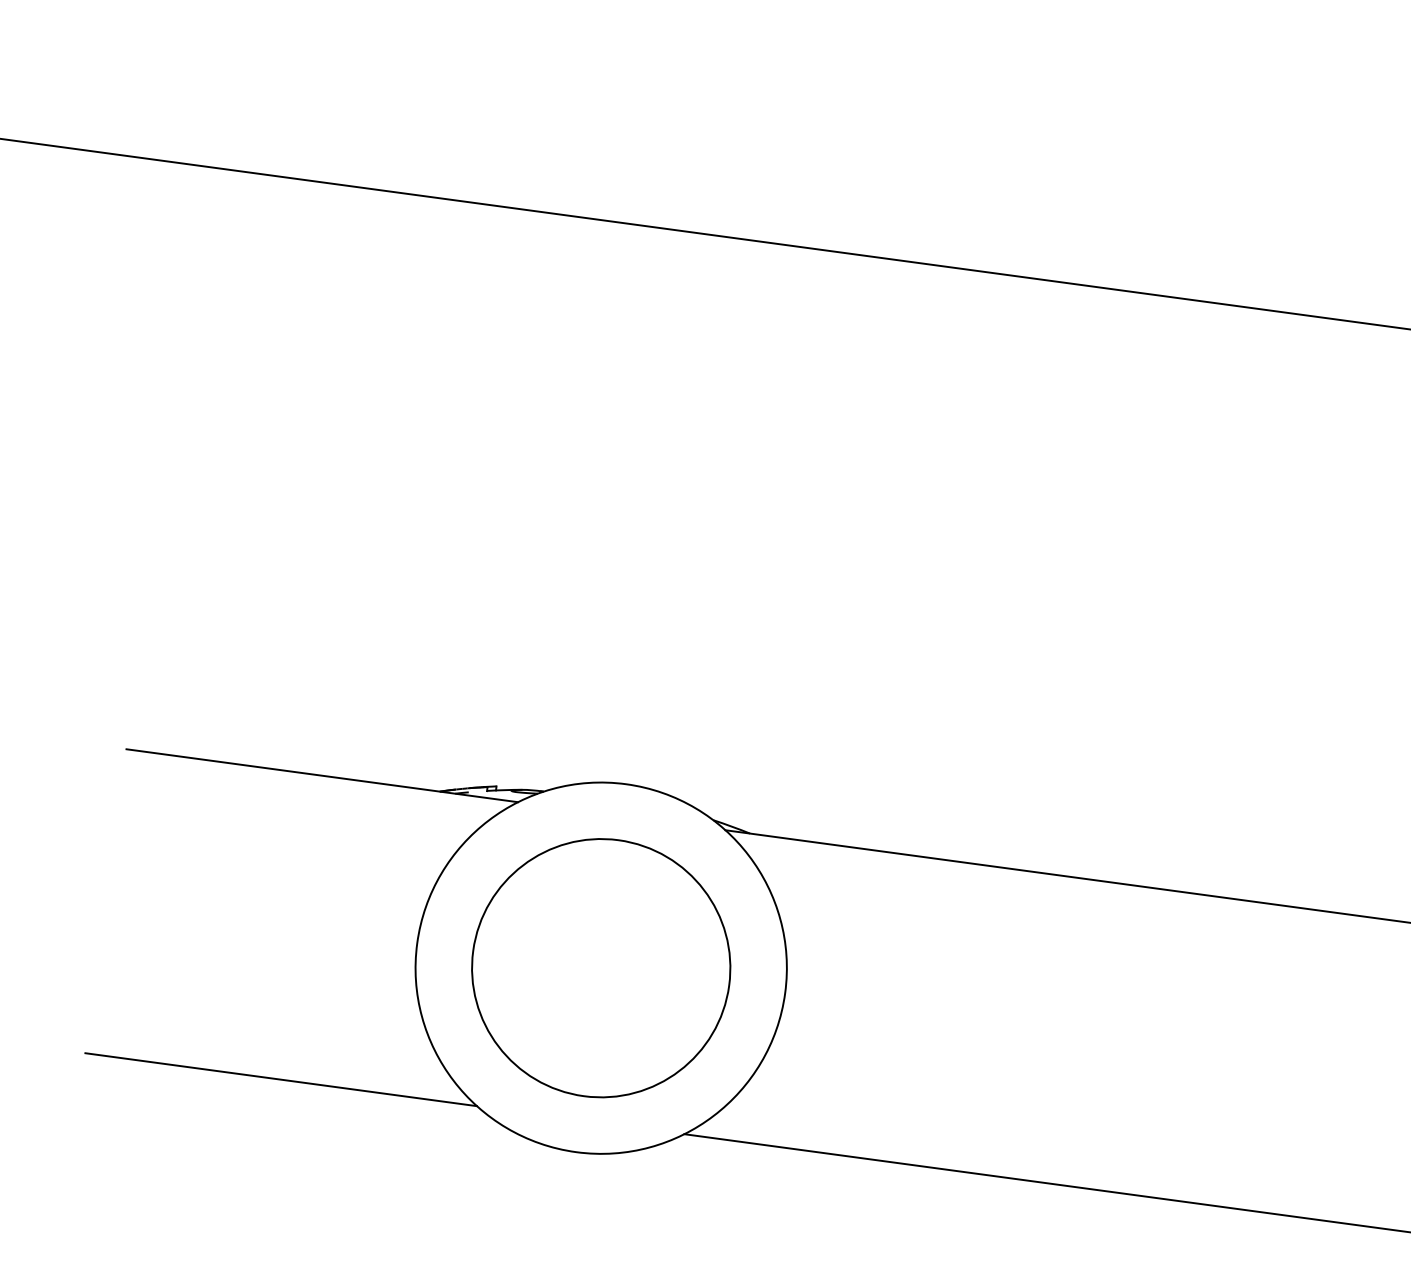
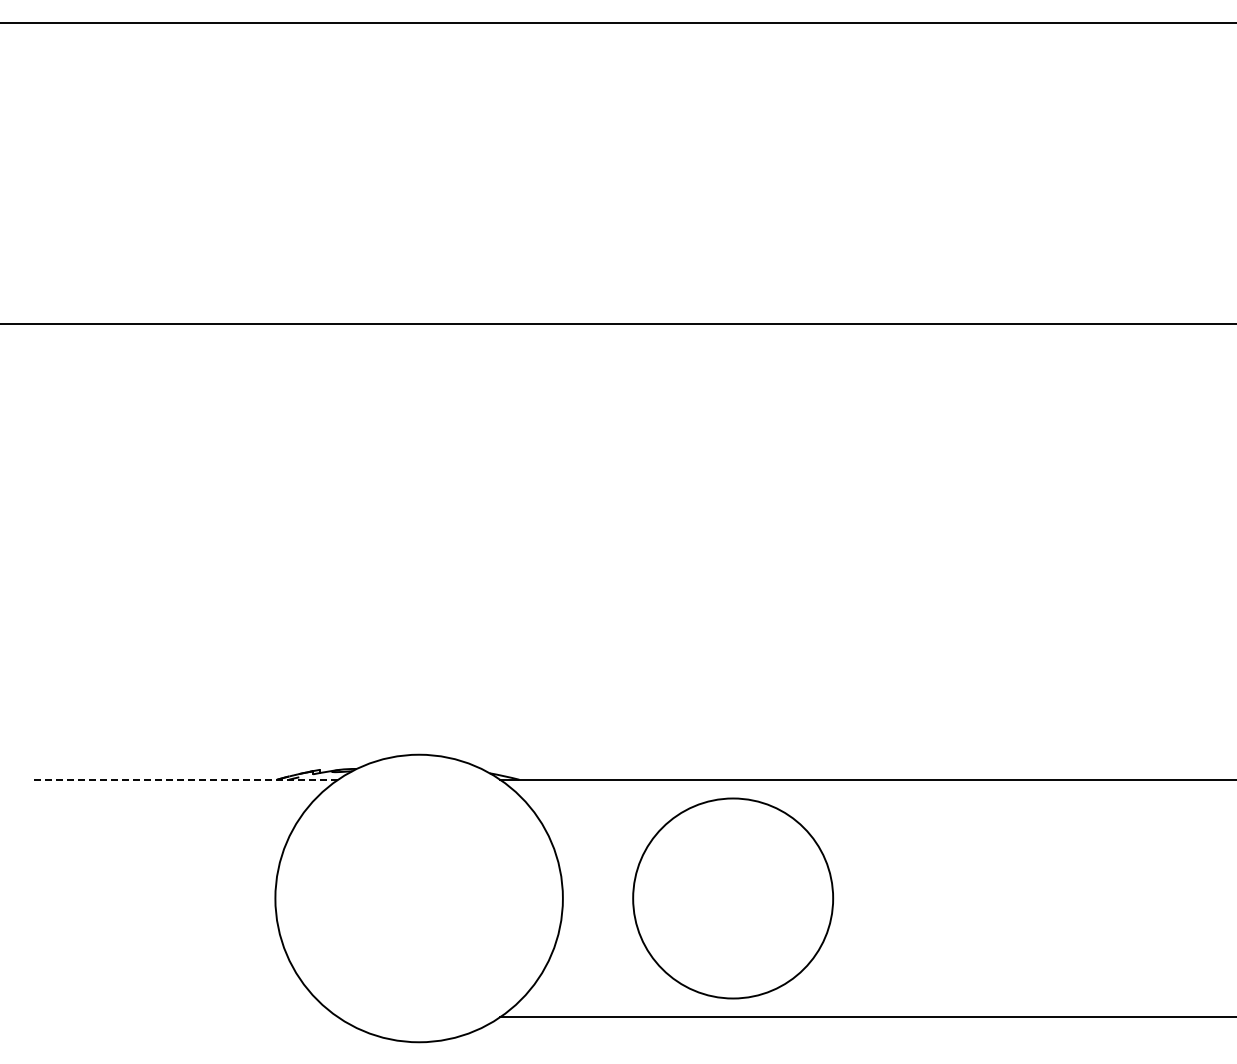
line: (322, 775) -> (185, 779), solid -> dashed
circle: (601, 968) -> (733, 898), moved
line: (281, 1080) -> (185, 1017), removed

